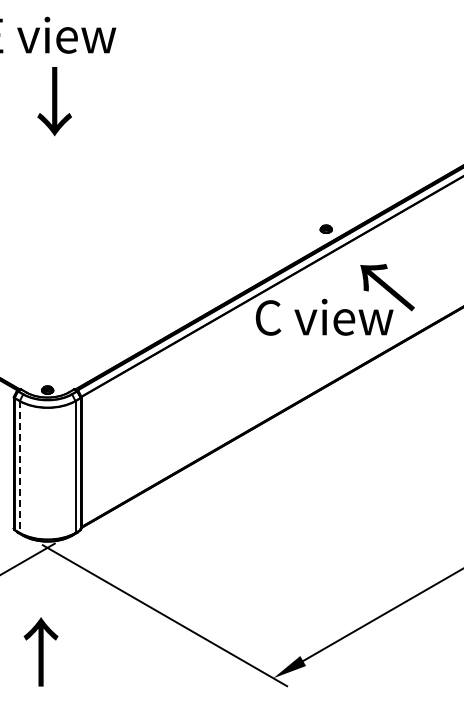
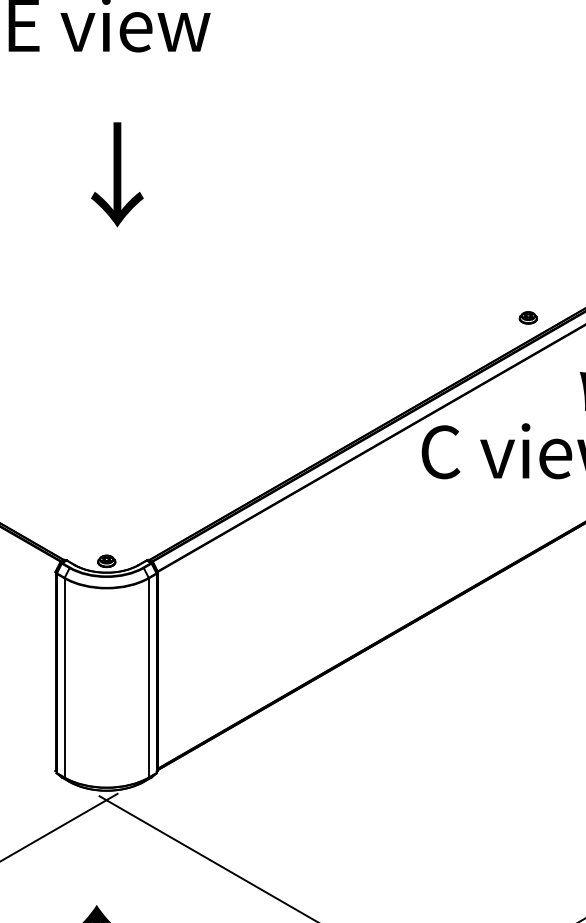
text: (54, 101) -> (117, 174), moved
line: (19, 467) -> (64, 678), dashed -> solid

